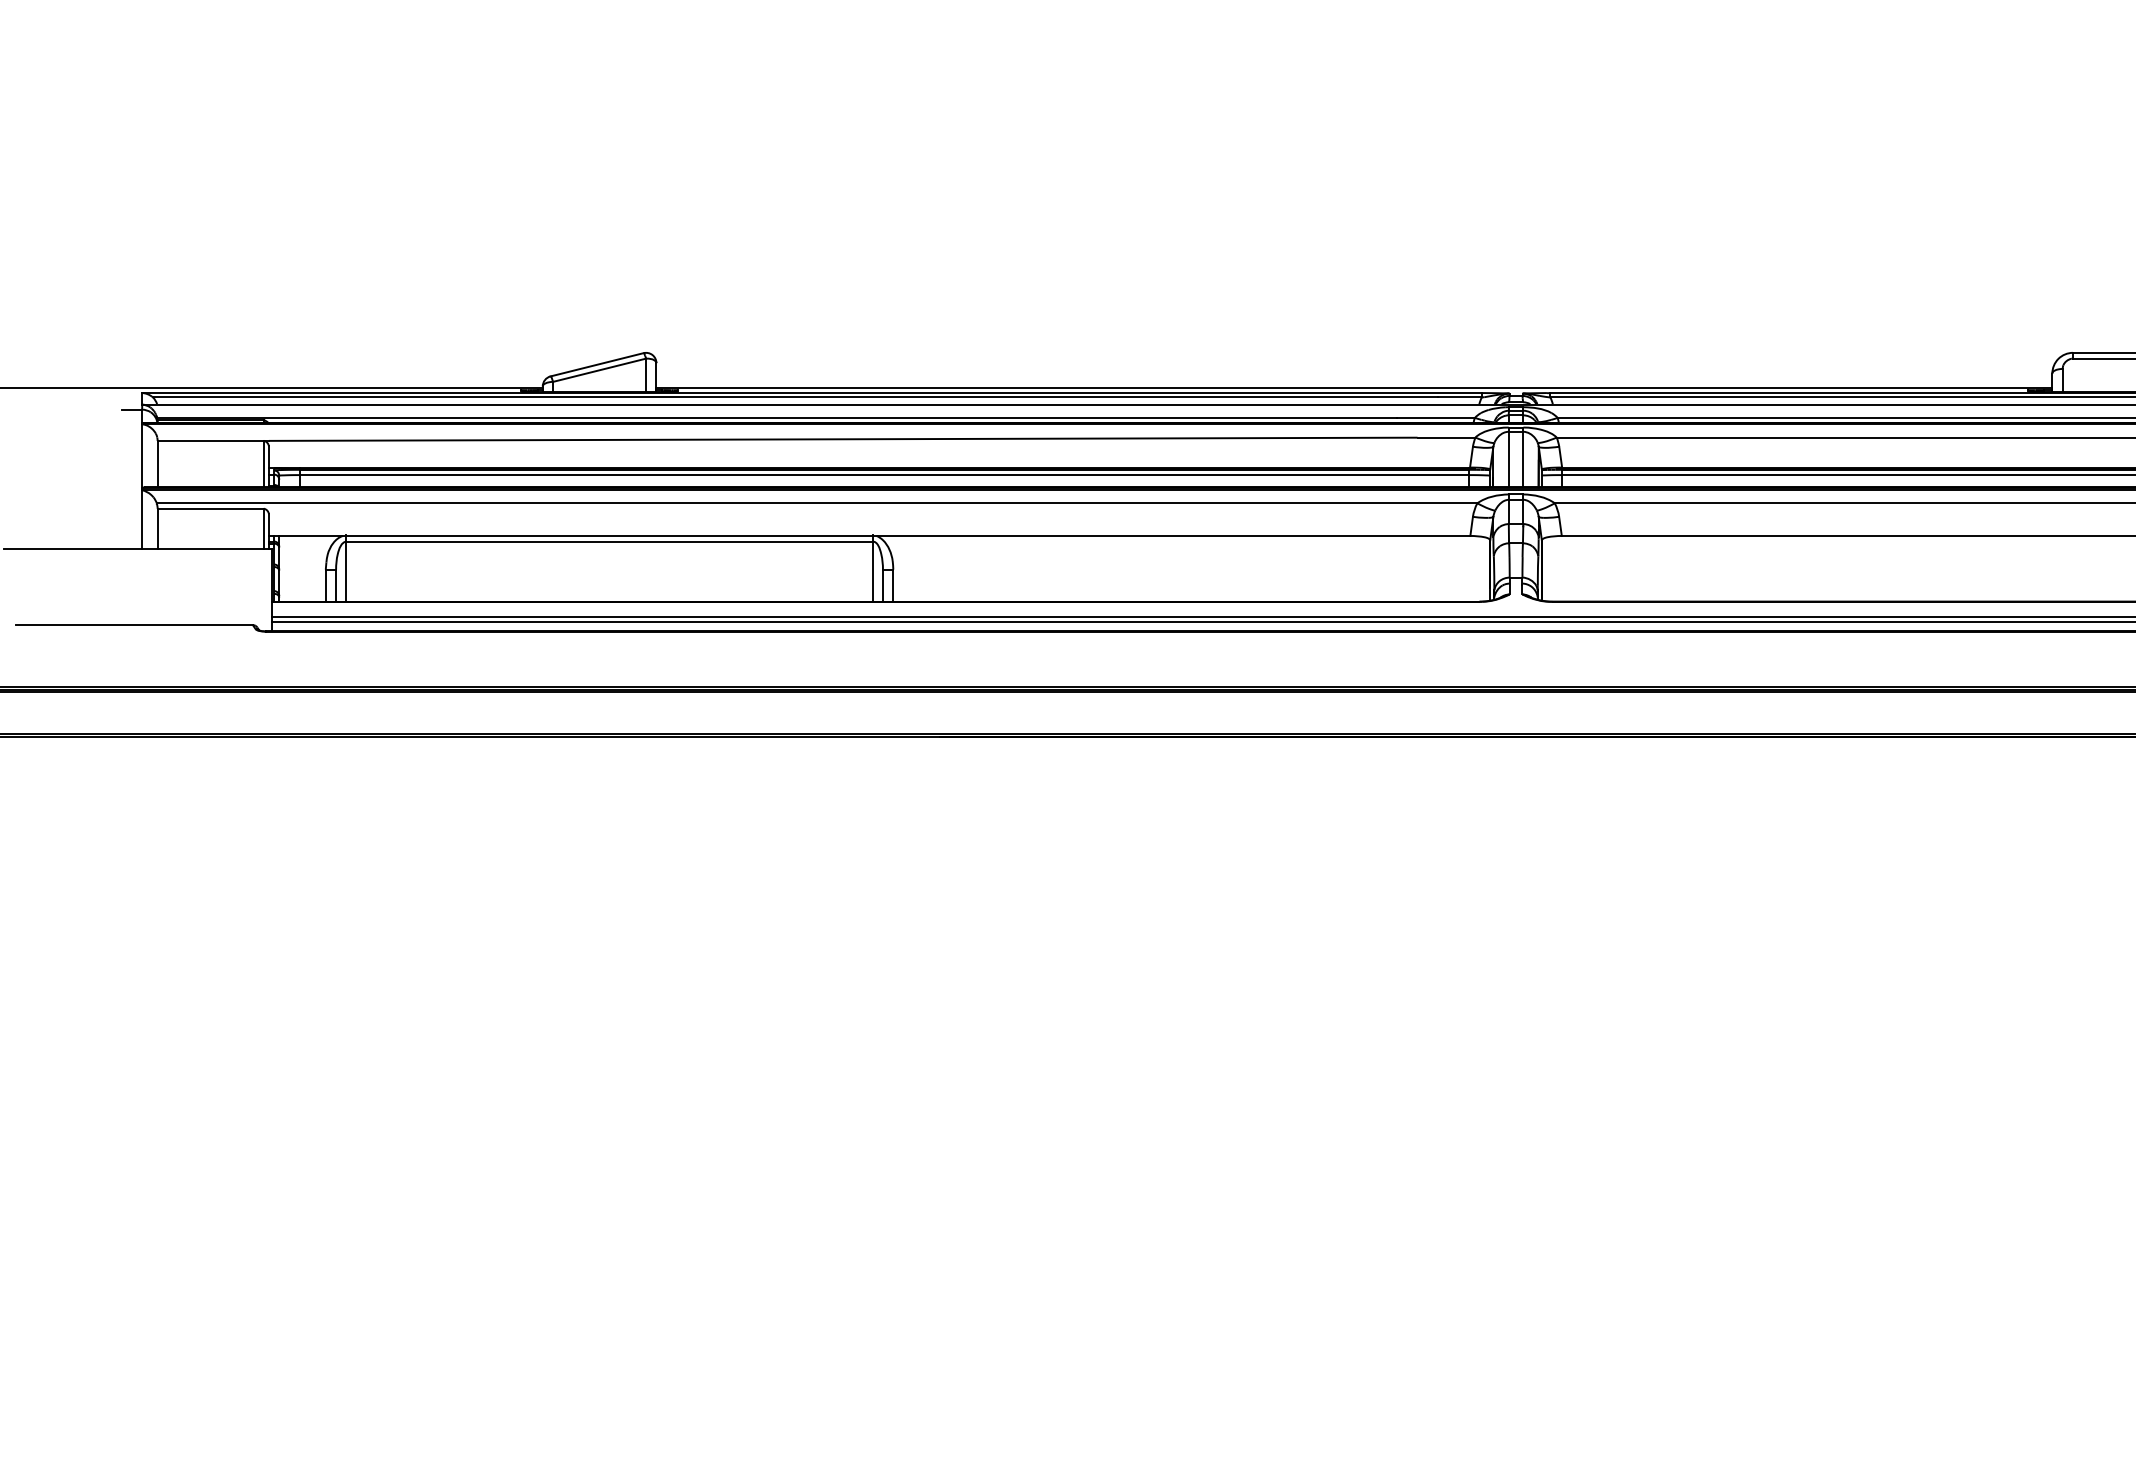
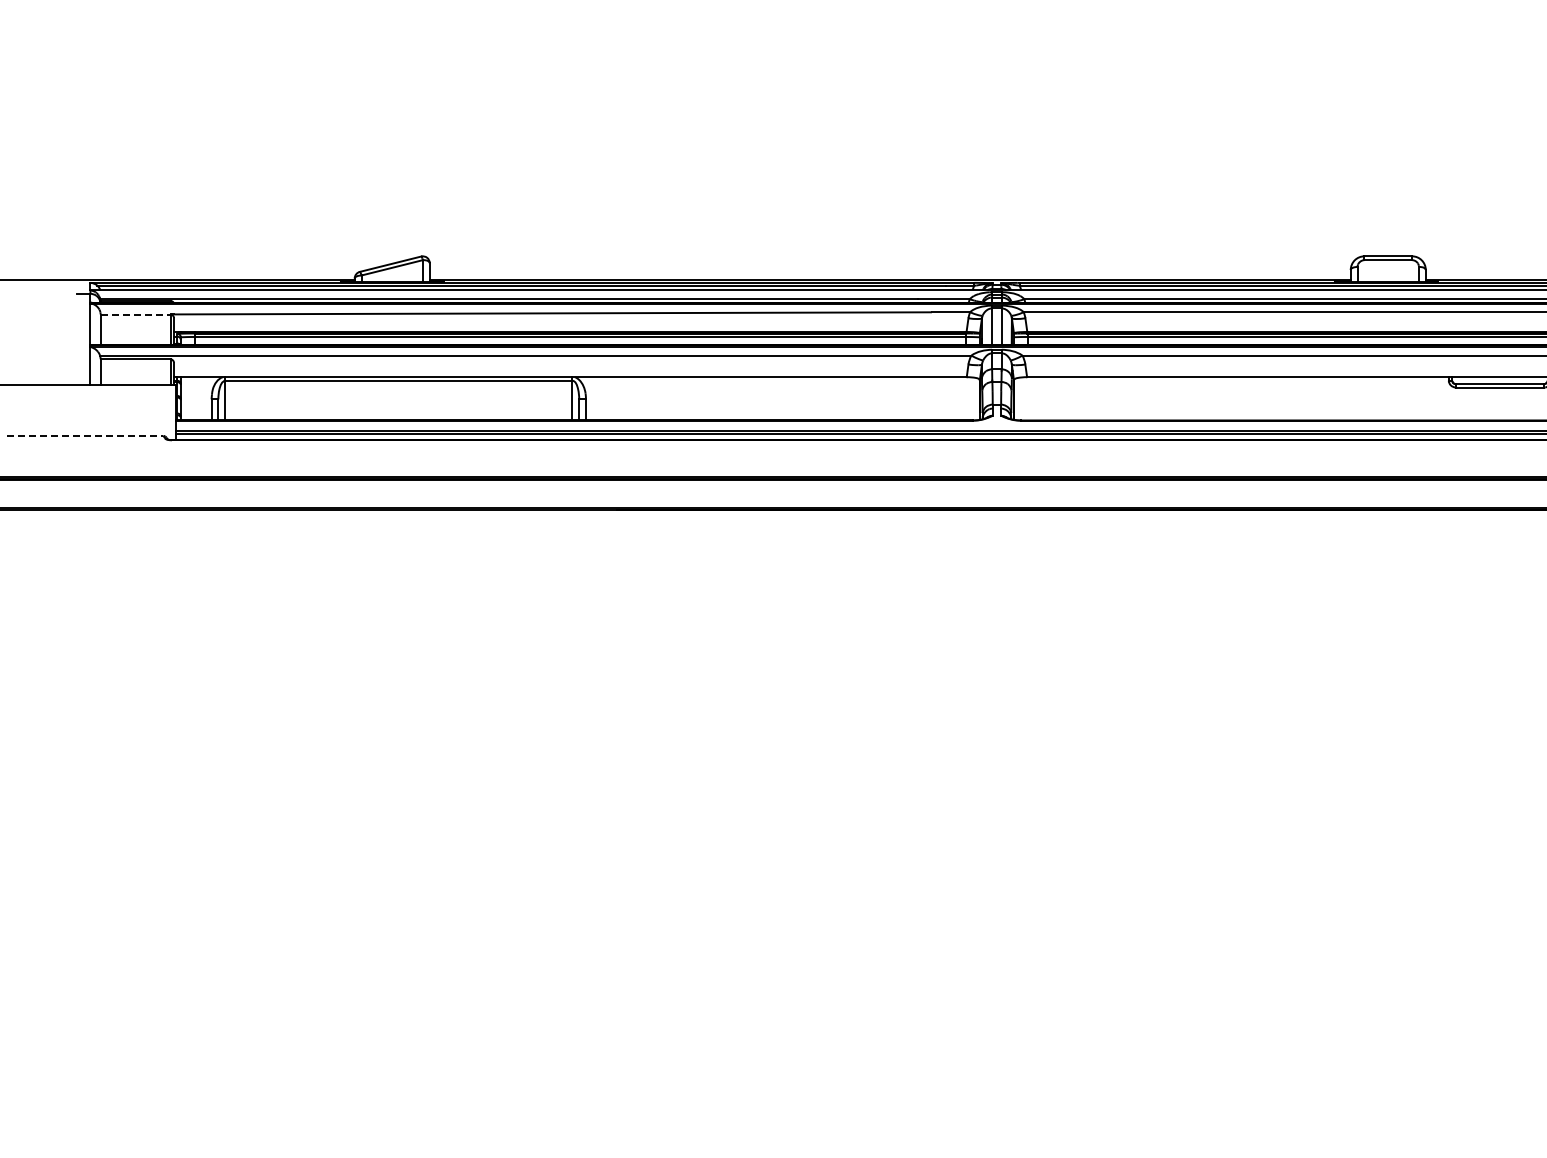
line: (210, 441) -> (135, 314), solid -> dashed
line: (134, 625) -> (85, 436), solid -> dashed

